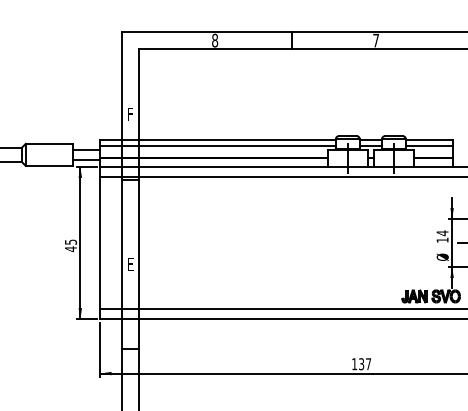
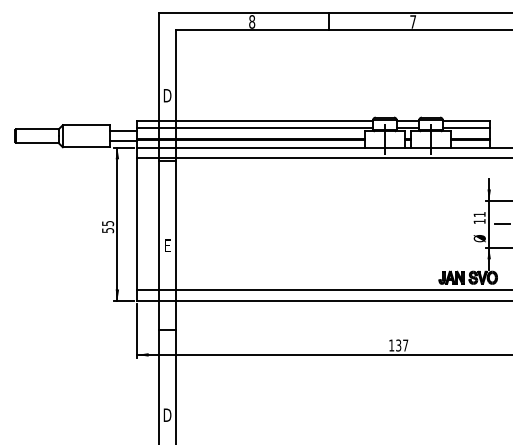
text: (130, 114) -> (167, 95), F -> D
text: (442, 233) -> (479, 214), 14 -> 11
text: (71, 249) -> (108, 230), 45 -> 55

